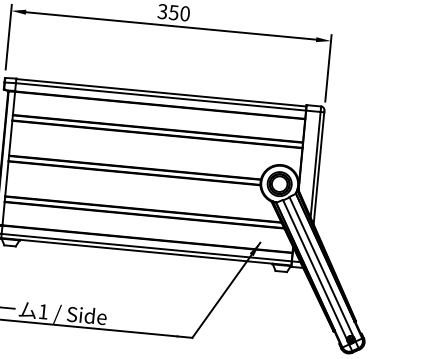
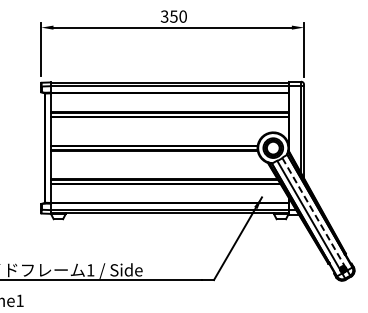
line: (321, 267) -> (313, 212), solid -> dashed

